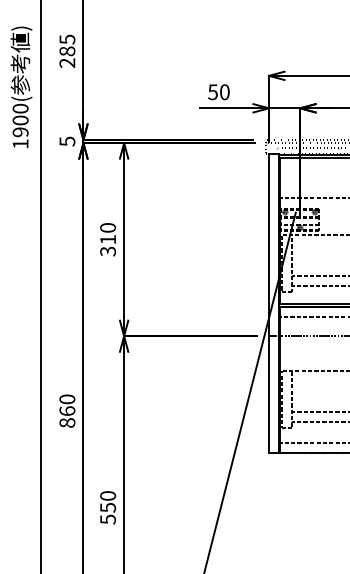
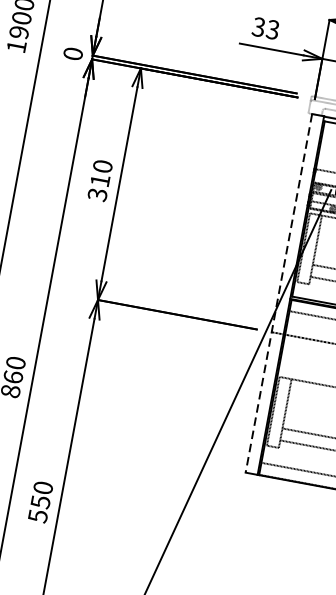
text: (218, 92) -> (265, 28), 50 -> 33
text: (67, 141) -> (73, 53), 5 -> 0
line: (269, 303) -> (279, 293), solid -> dashed

